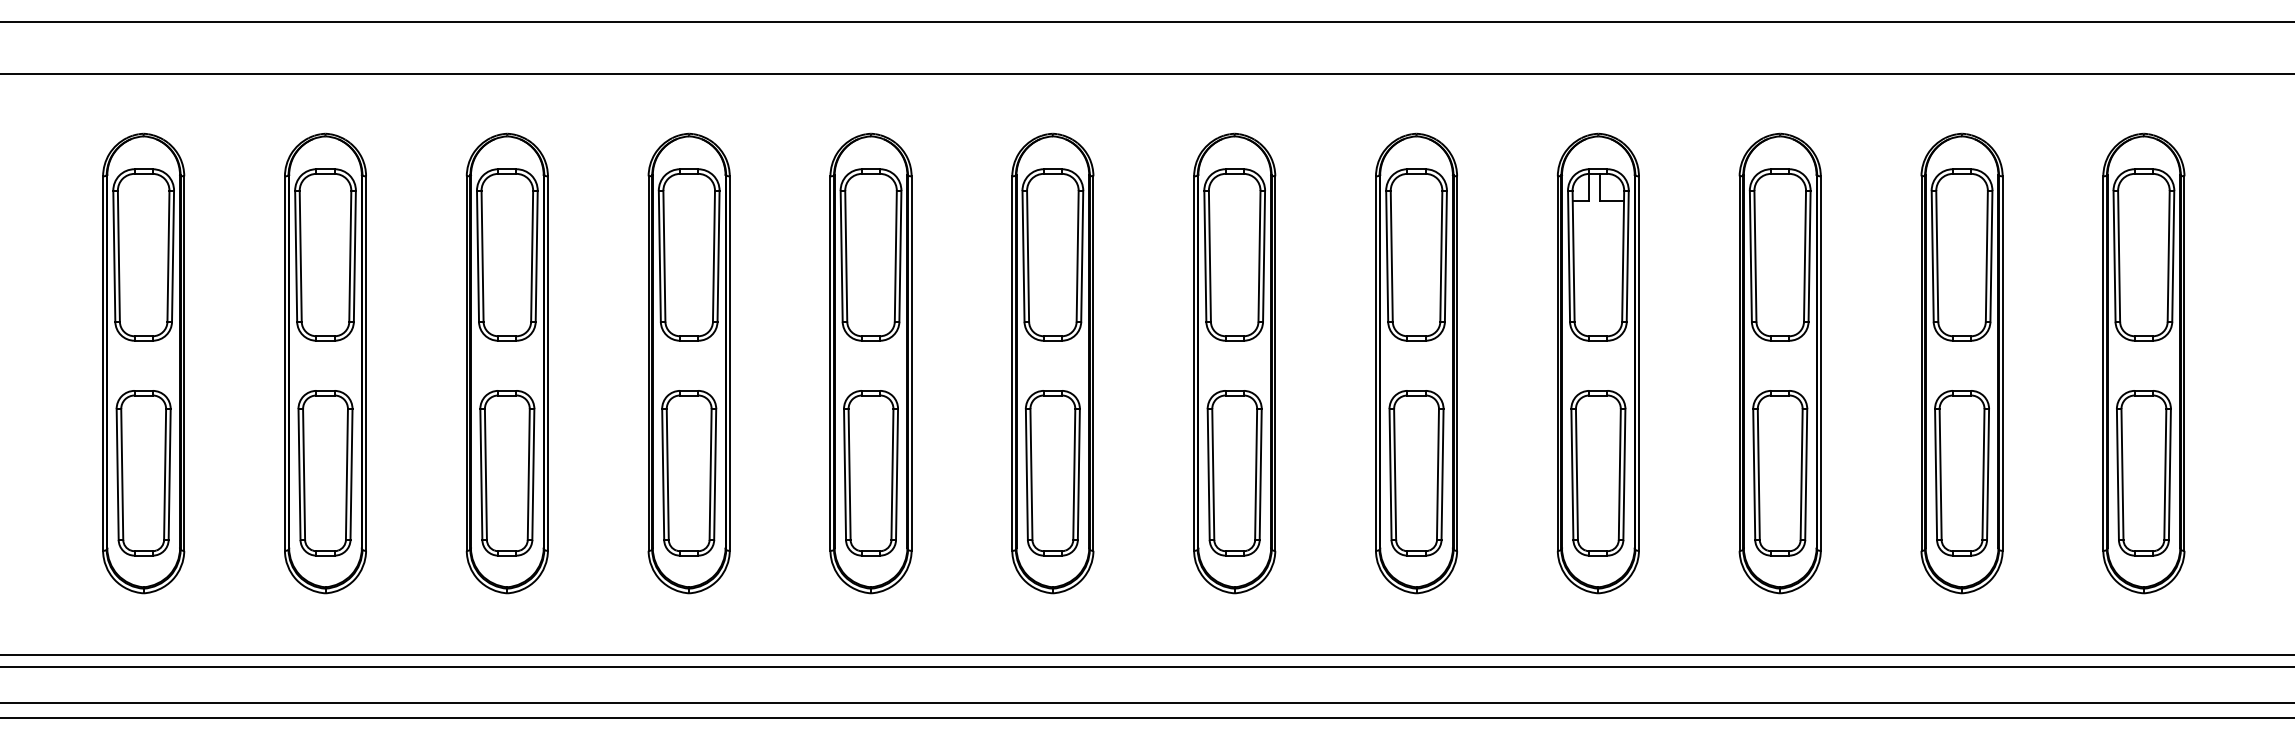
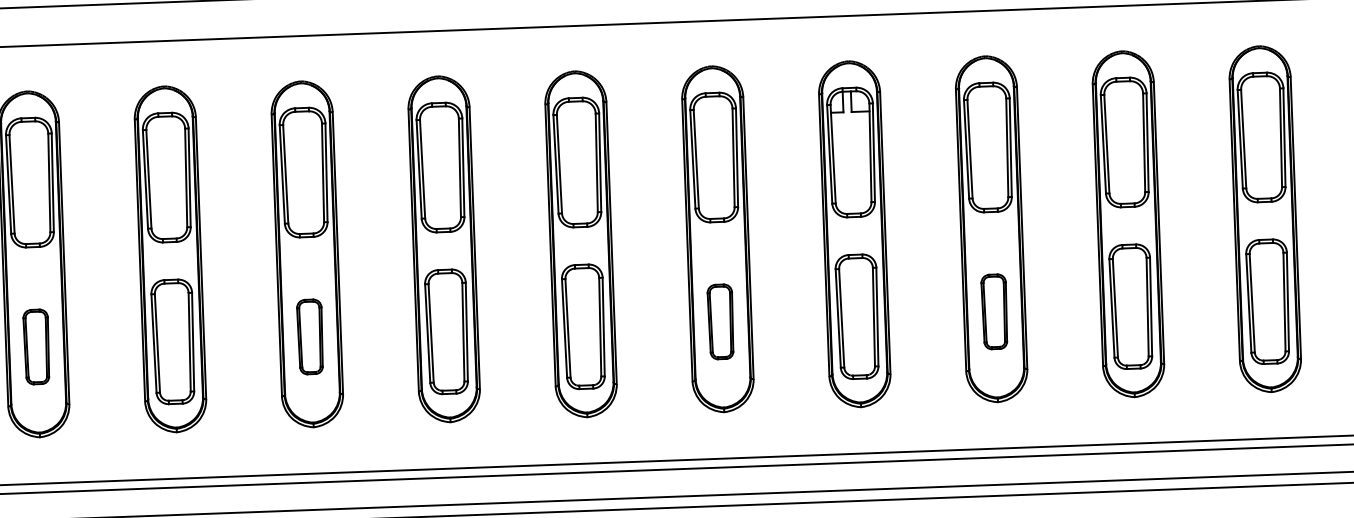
part: (507, 473) -> (36, 347), size x0.6
part: (870, 473) -> (309, 337), size x0.6
part: (1416, 473) -> (720, 322), size x0.6
part: (1780, 473) -> (994, 311), size x0.6

